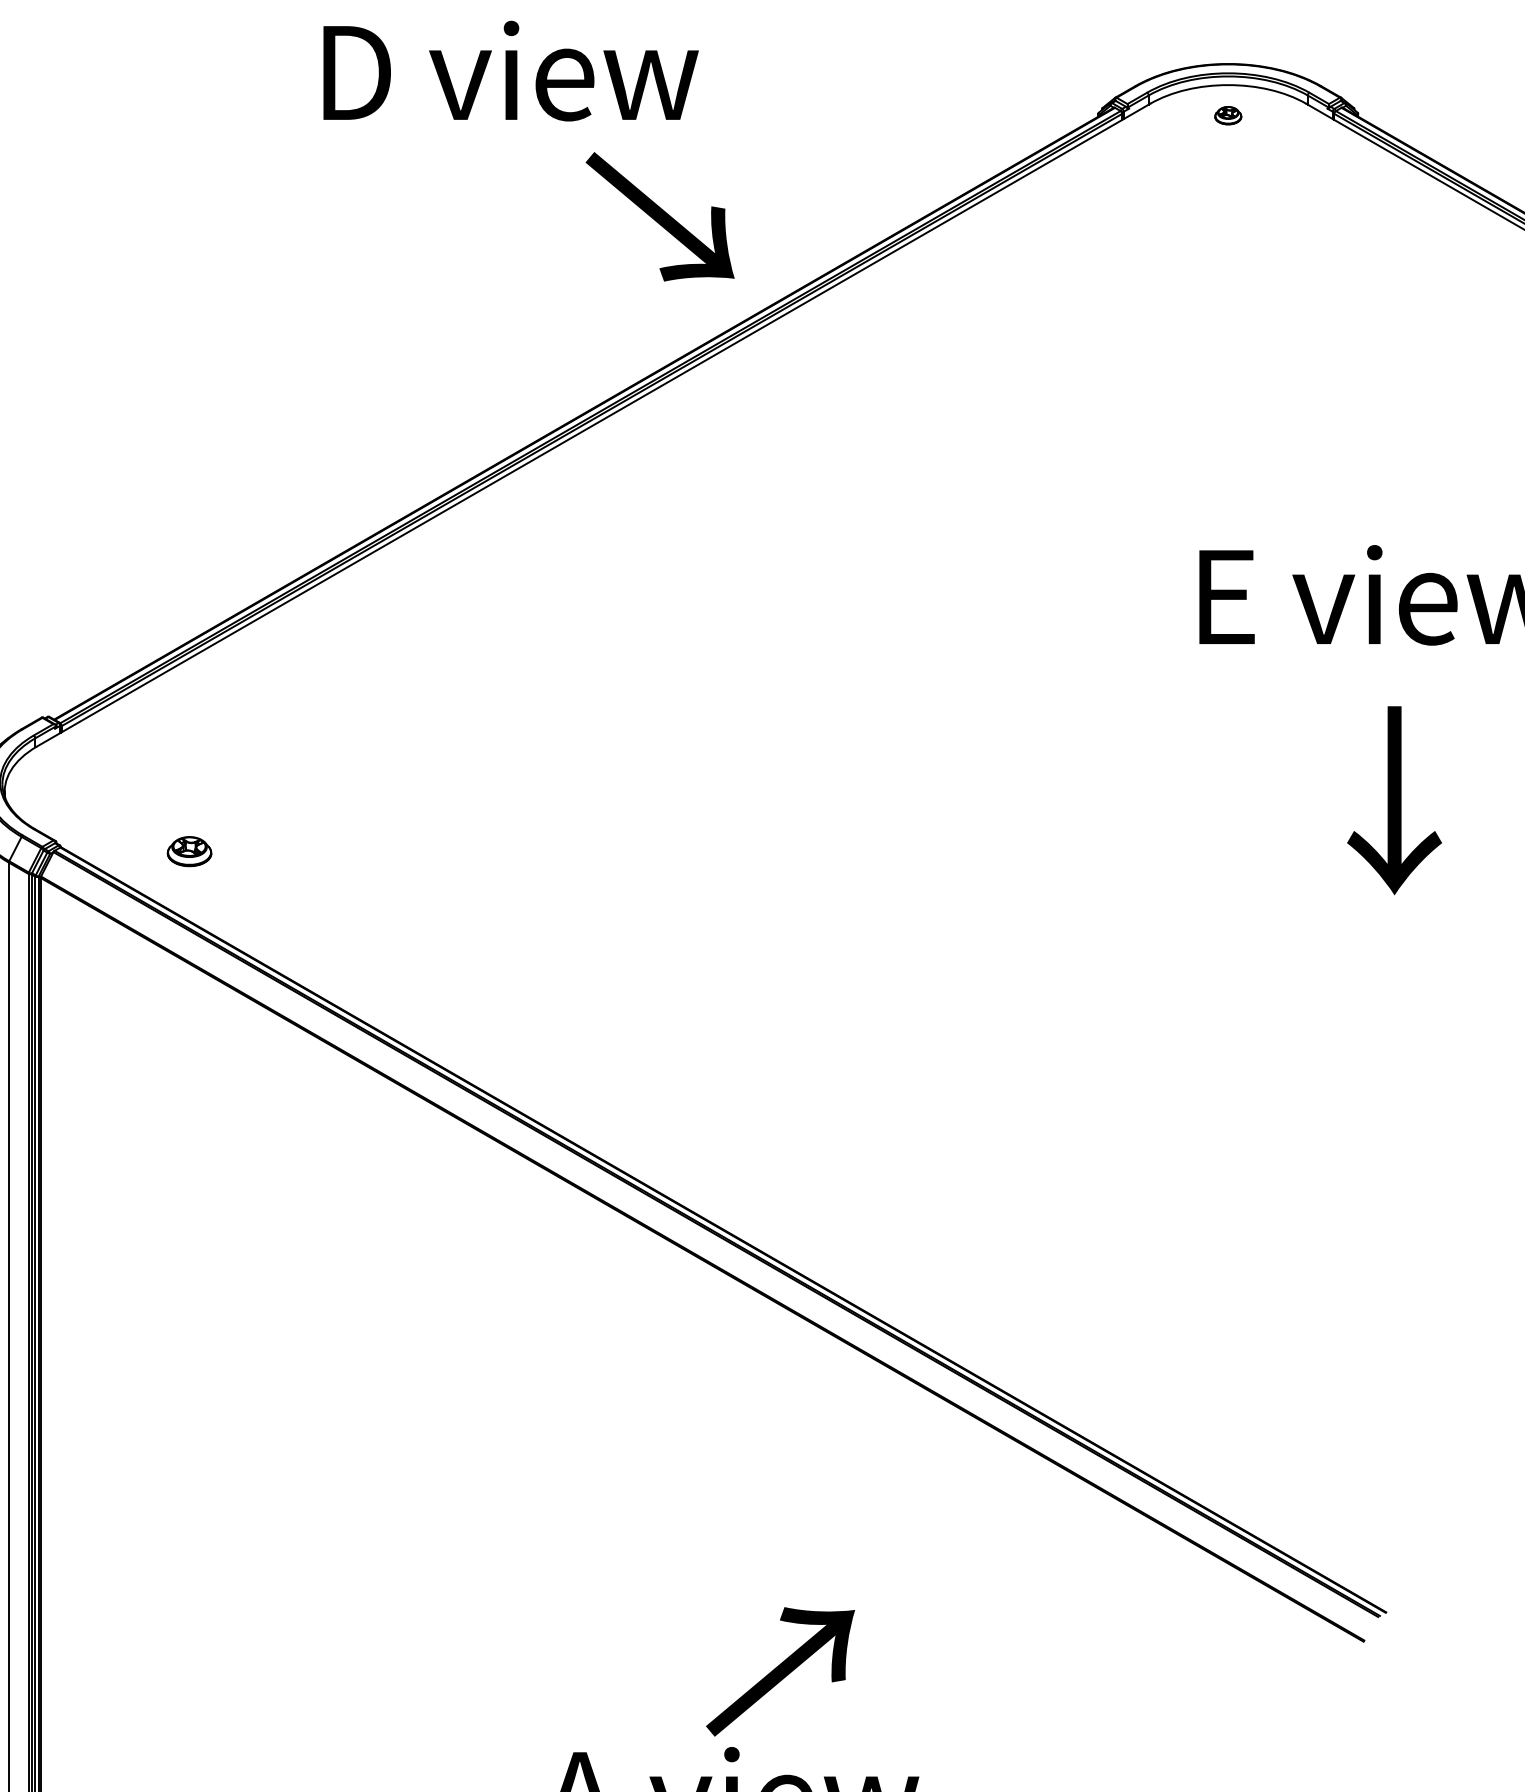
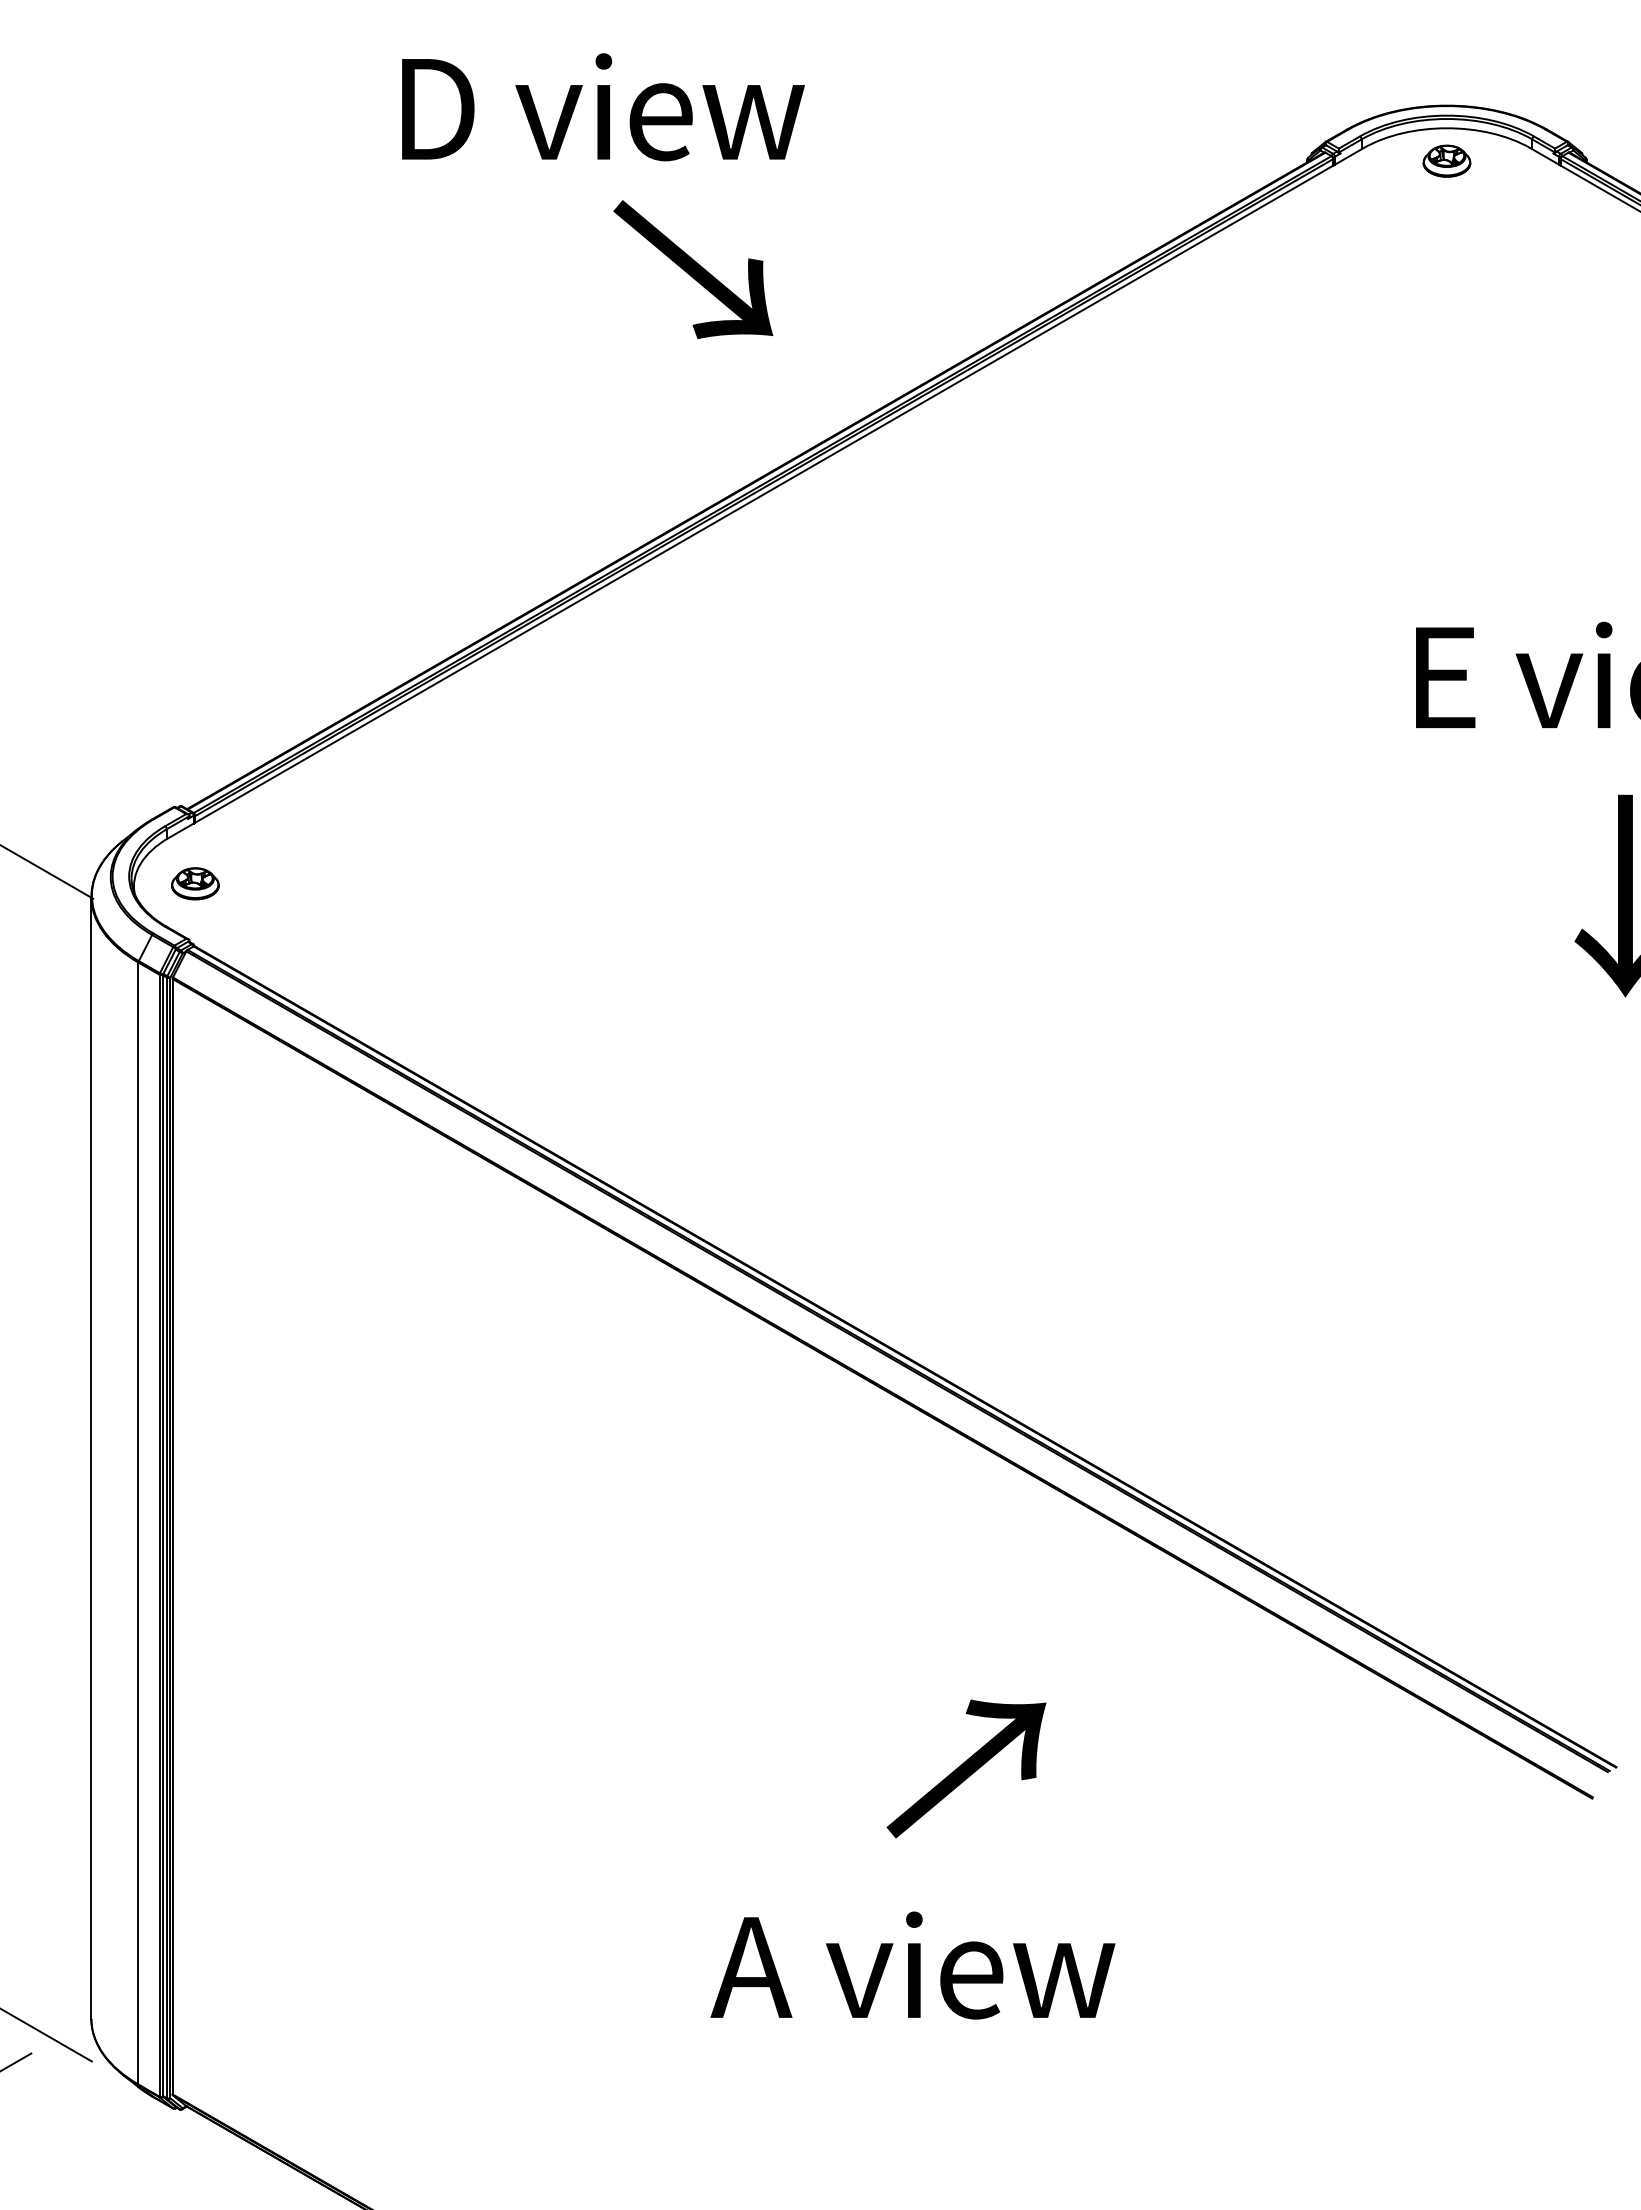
text: (511, 71) -> (603, 107), moved
part: (1227, 115) -> (1446, 160), size x1.67
text: (660, 216) -> (693, 269), moved
part: (189, 851) -> (195, 883), moved
text: (780, 1671) -> (966, 1768), moved

